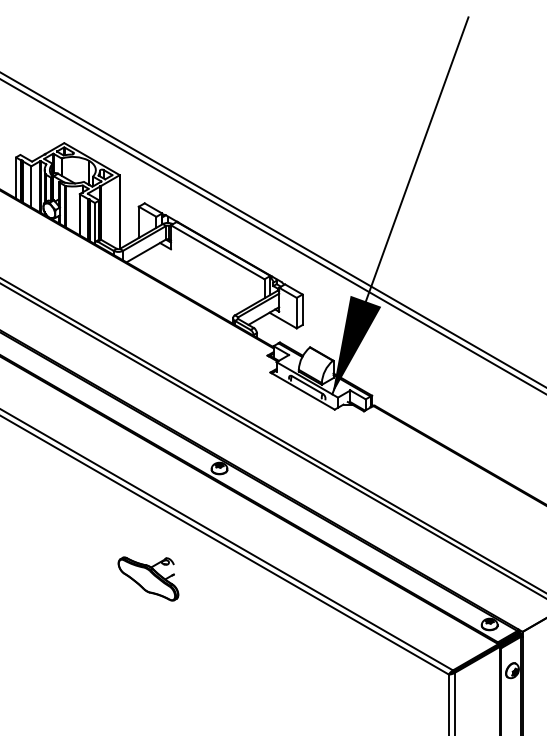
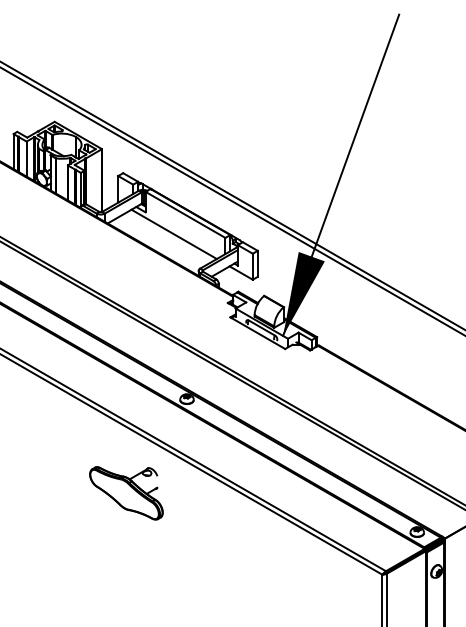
line: (204, 275) -> (174, 234), added
part: (148, 578) -> (126, 492), size x1.43

